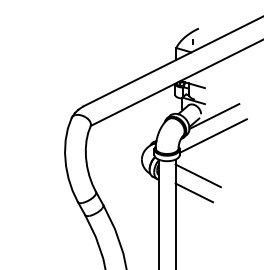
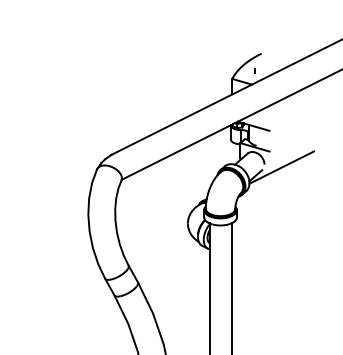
line: (212, 135) -> (279, 192), removed
line: (197, 175) -> (260, 244), removed
line: (194, 192) -> (255, 266), removed

